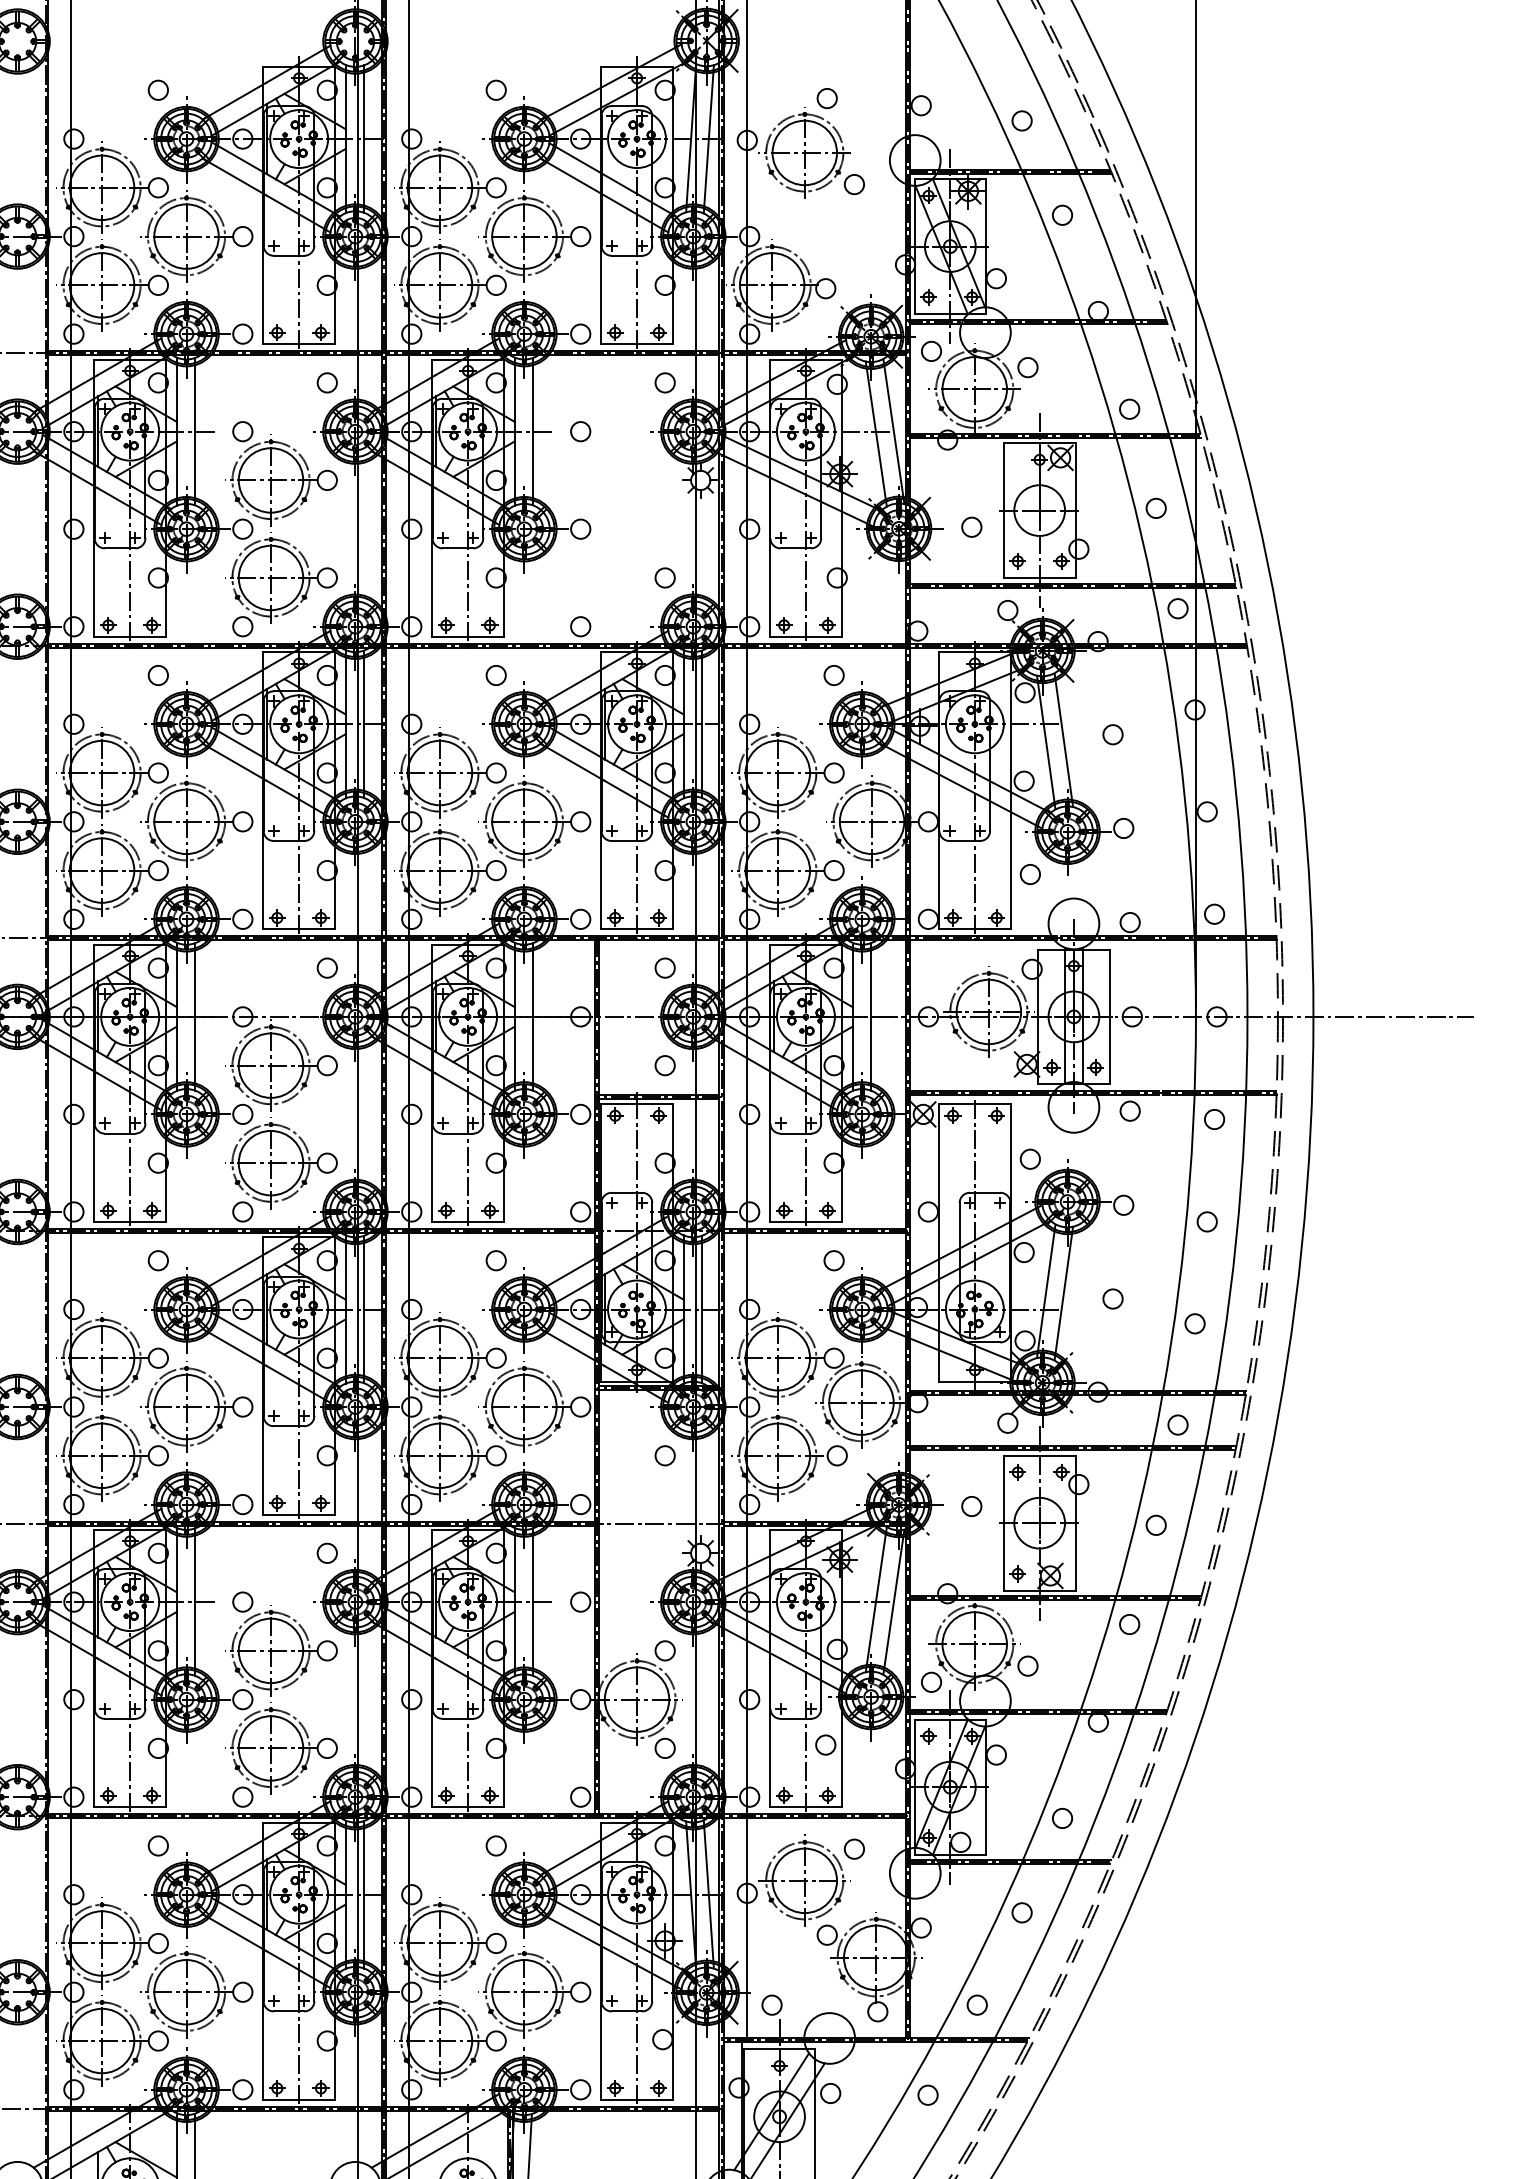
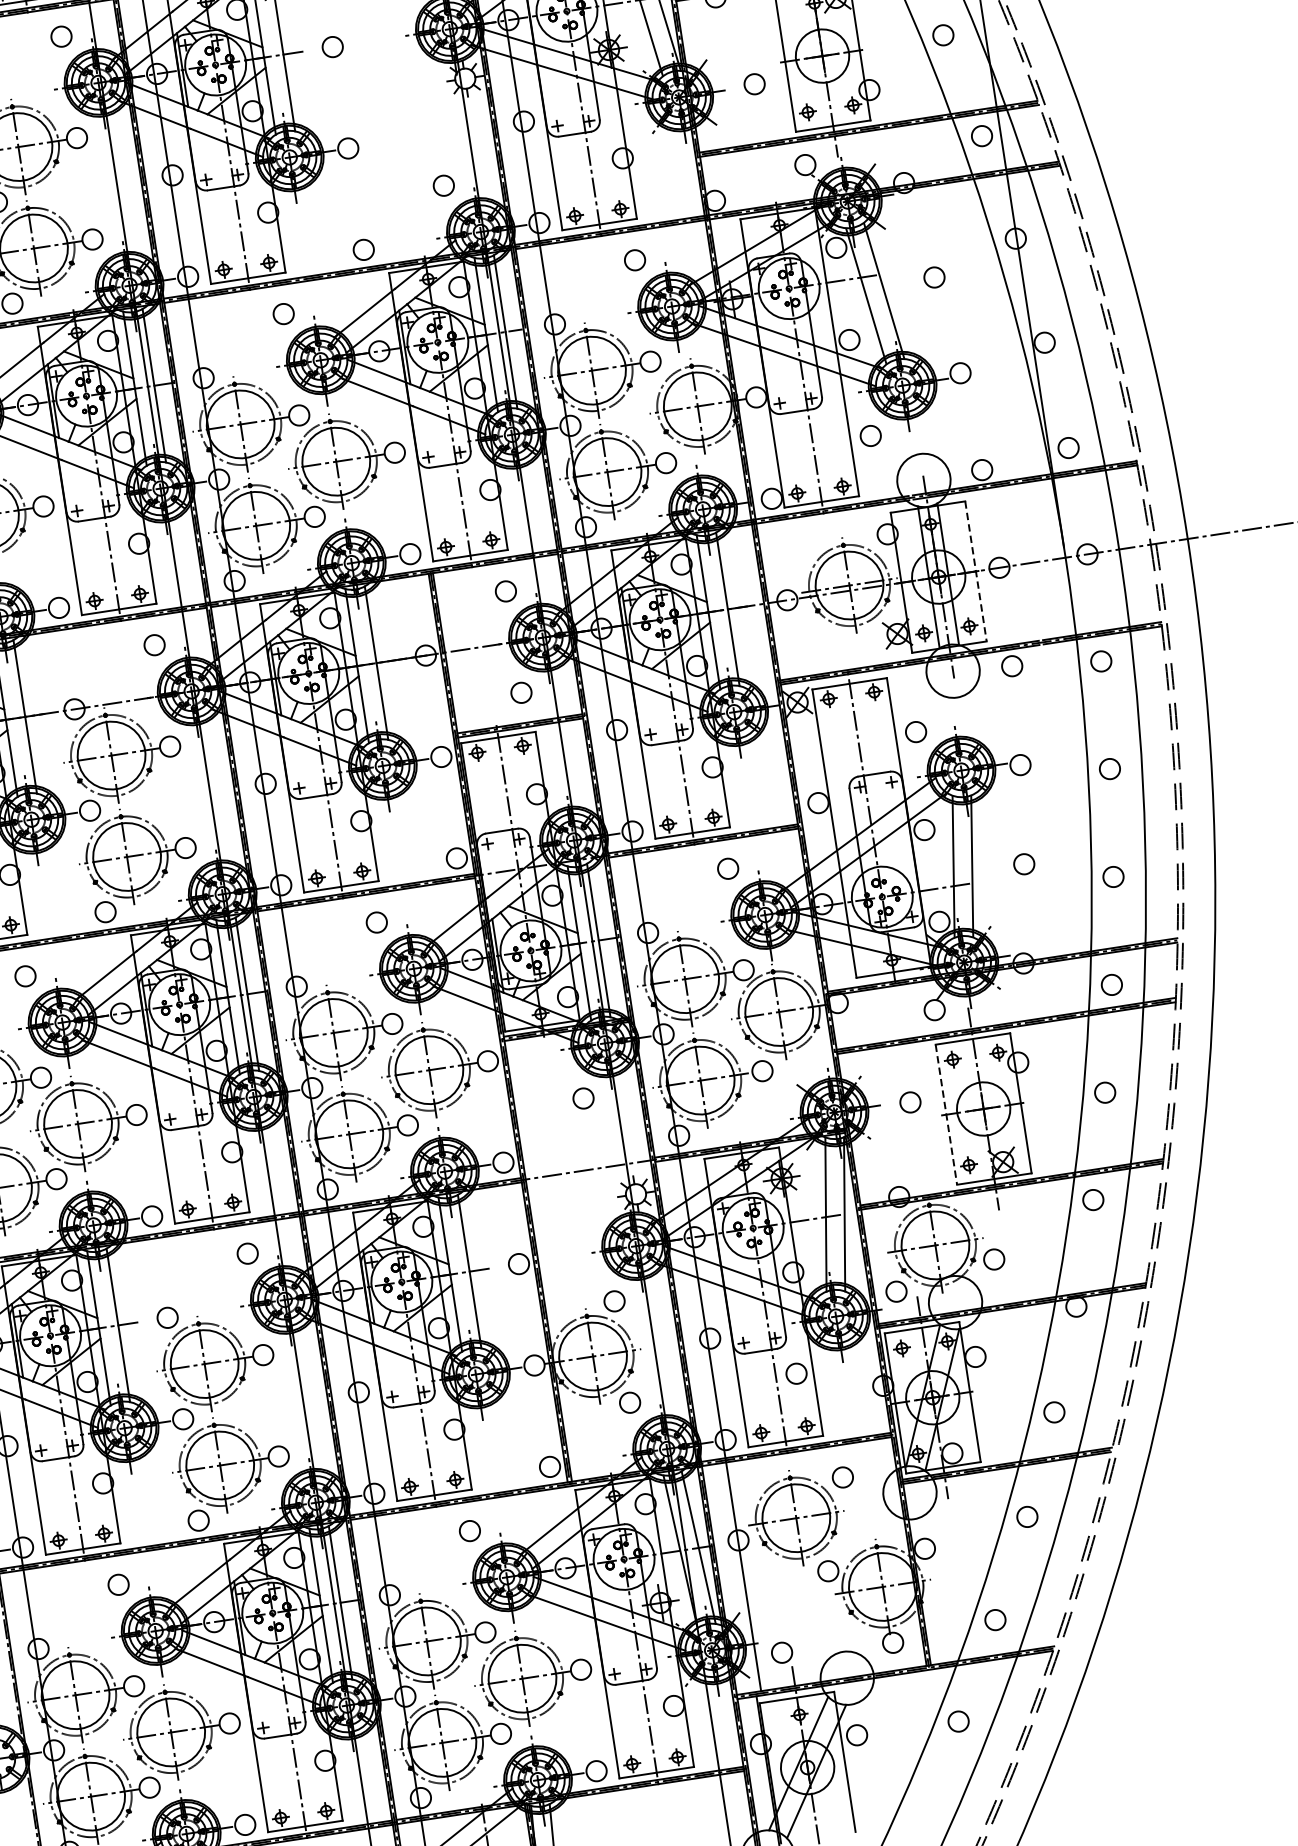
line: (1109, 1017) -> (975, 572), solid -> dashed
line: (1003, 1523) -> (946, 1115), solid -> dashed

